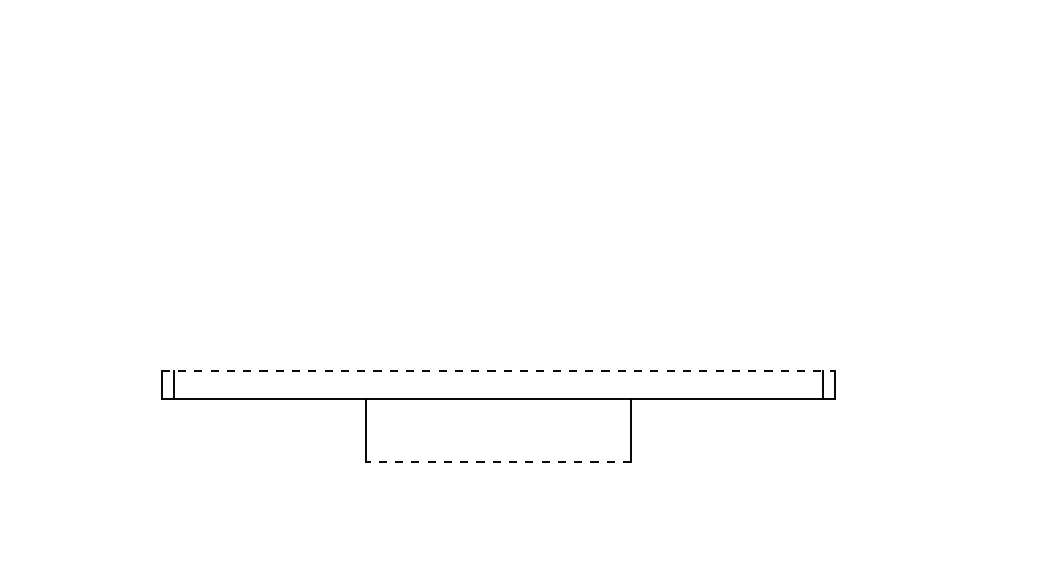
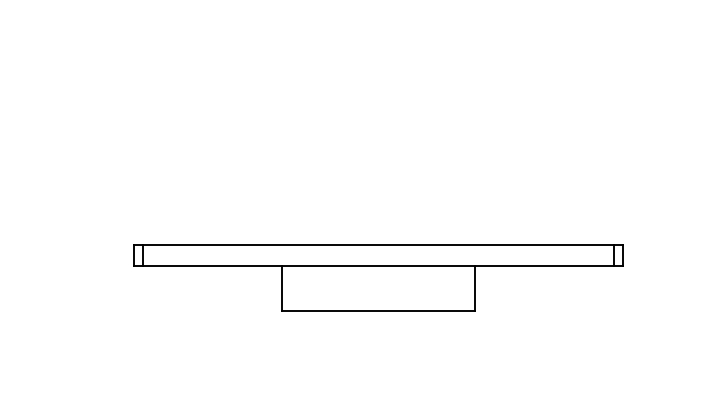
line: (498, 370) -> (378, 245), dashed -> solid
line: (498, 461) -> (378, 311), dashed -> solid

